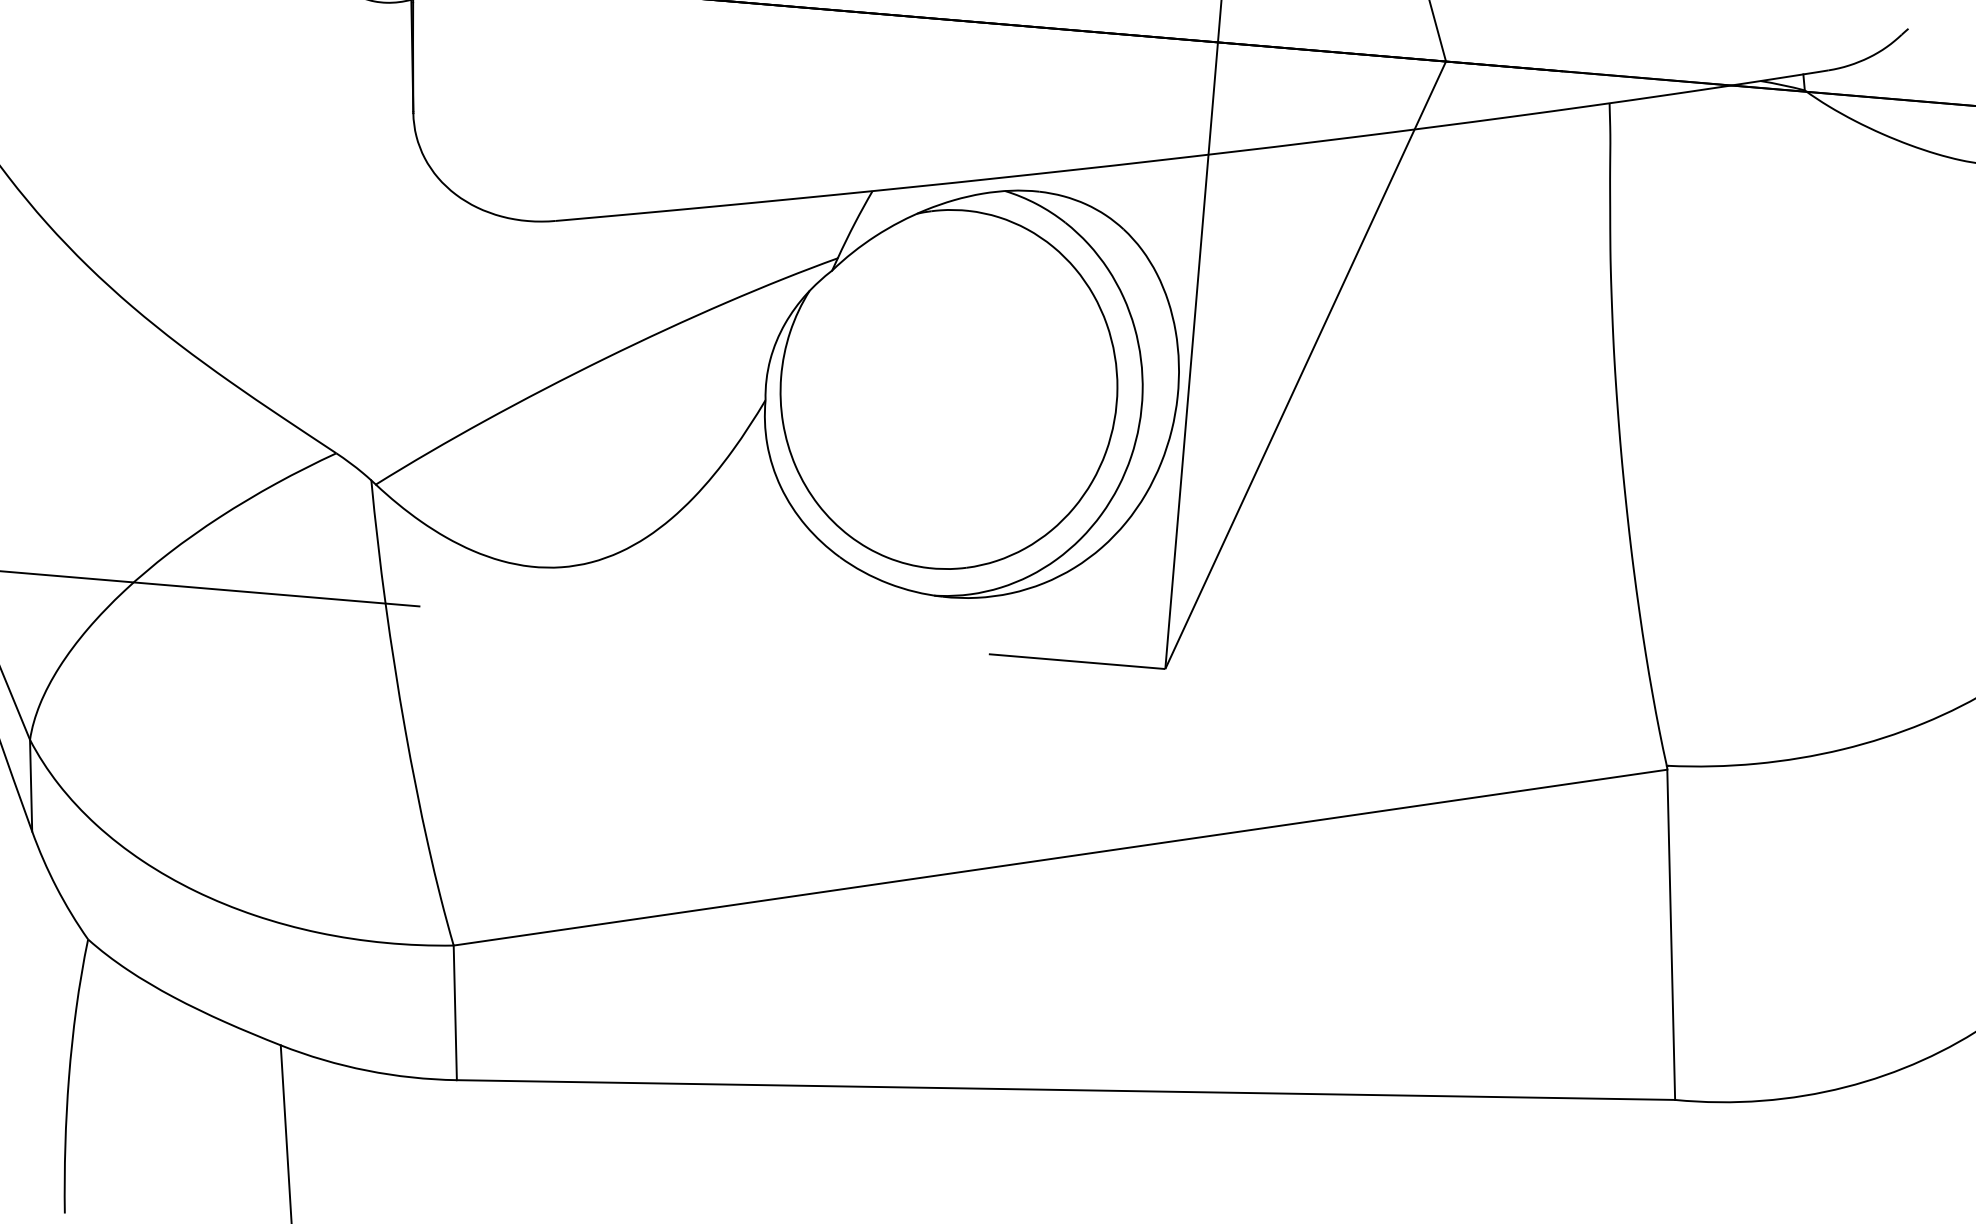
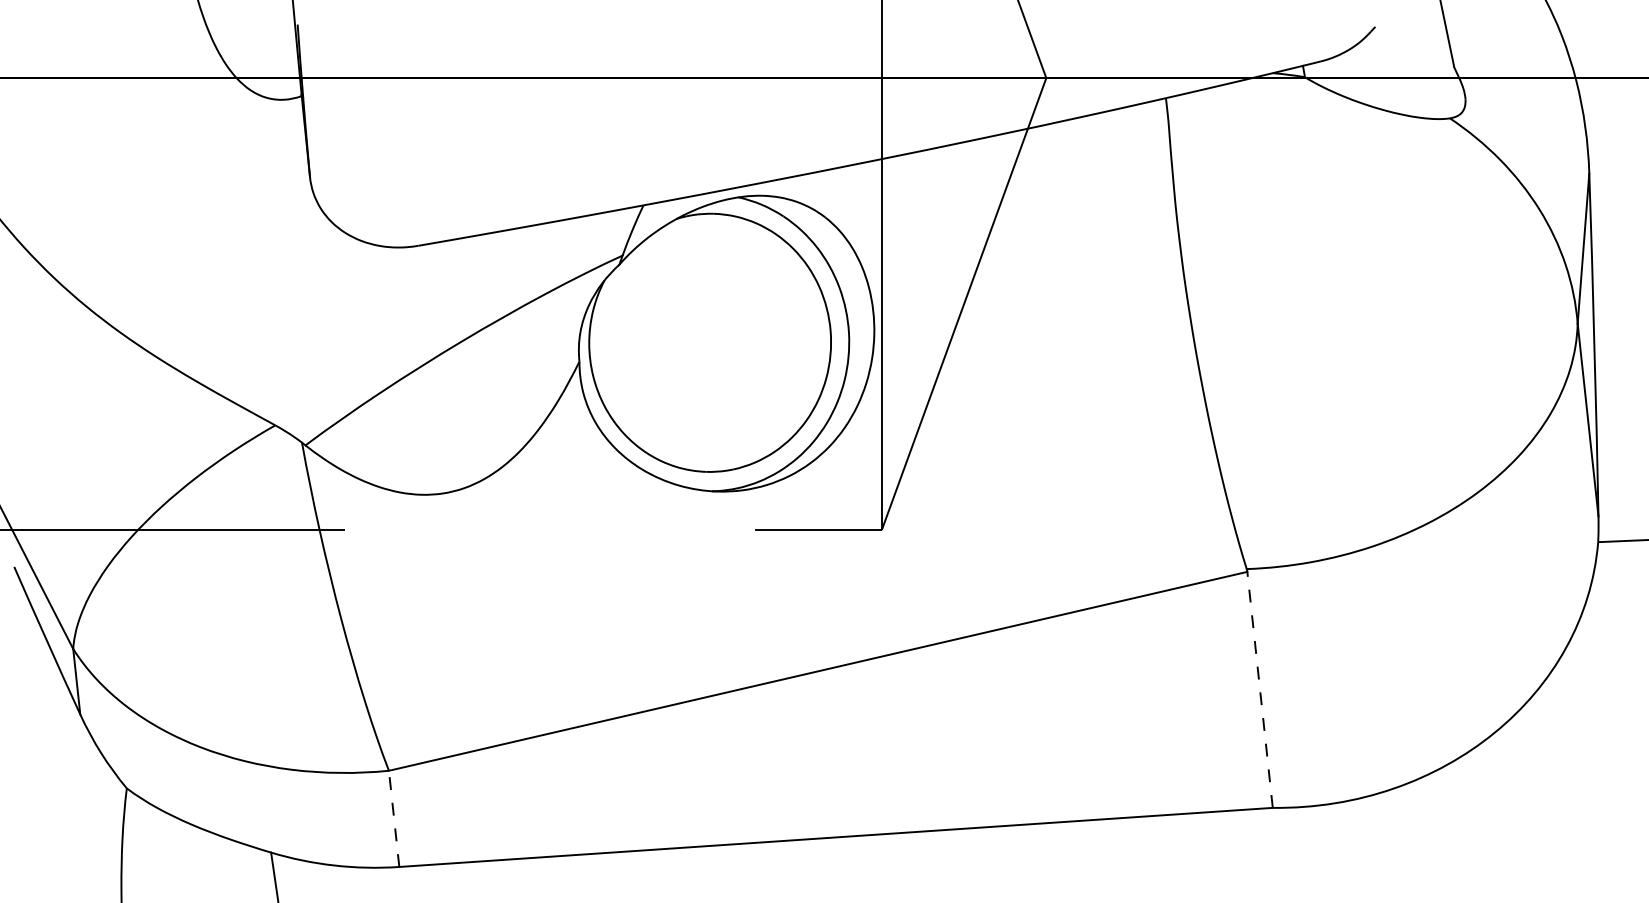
line: (1671, 934) -> (1260, 689), solid -> dashed
line: (455, 1012) -> (394, 818), solid -> dashed

